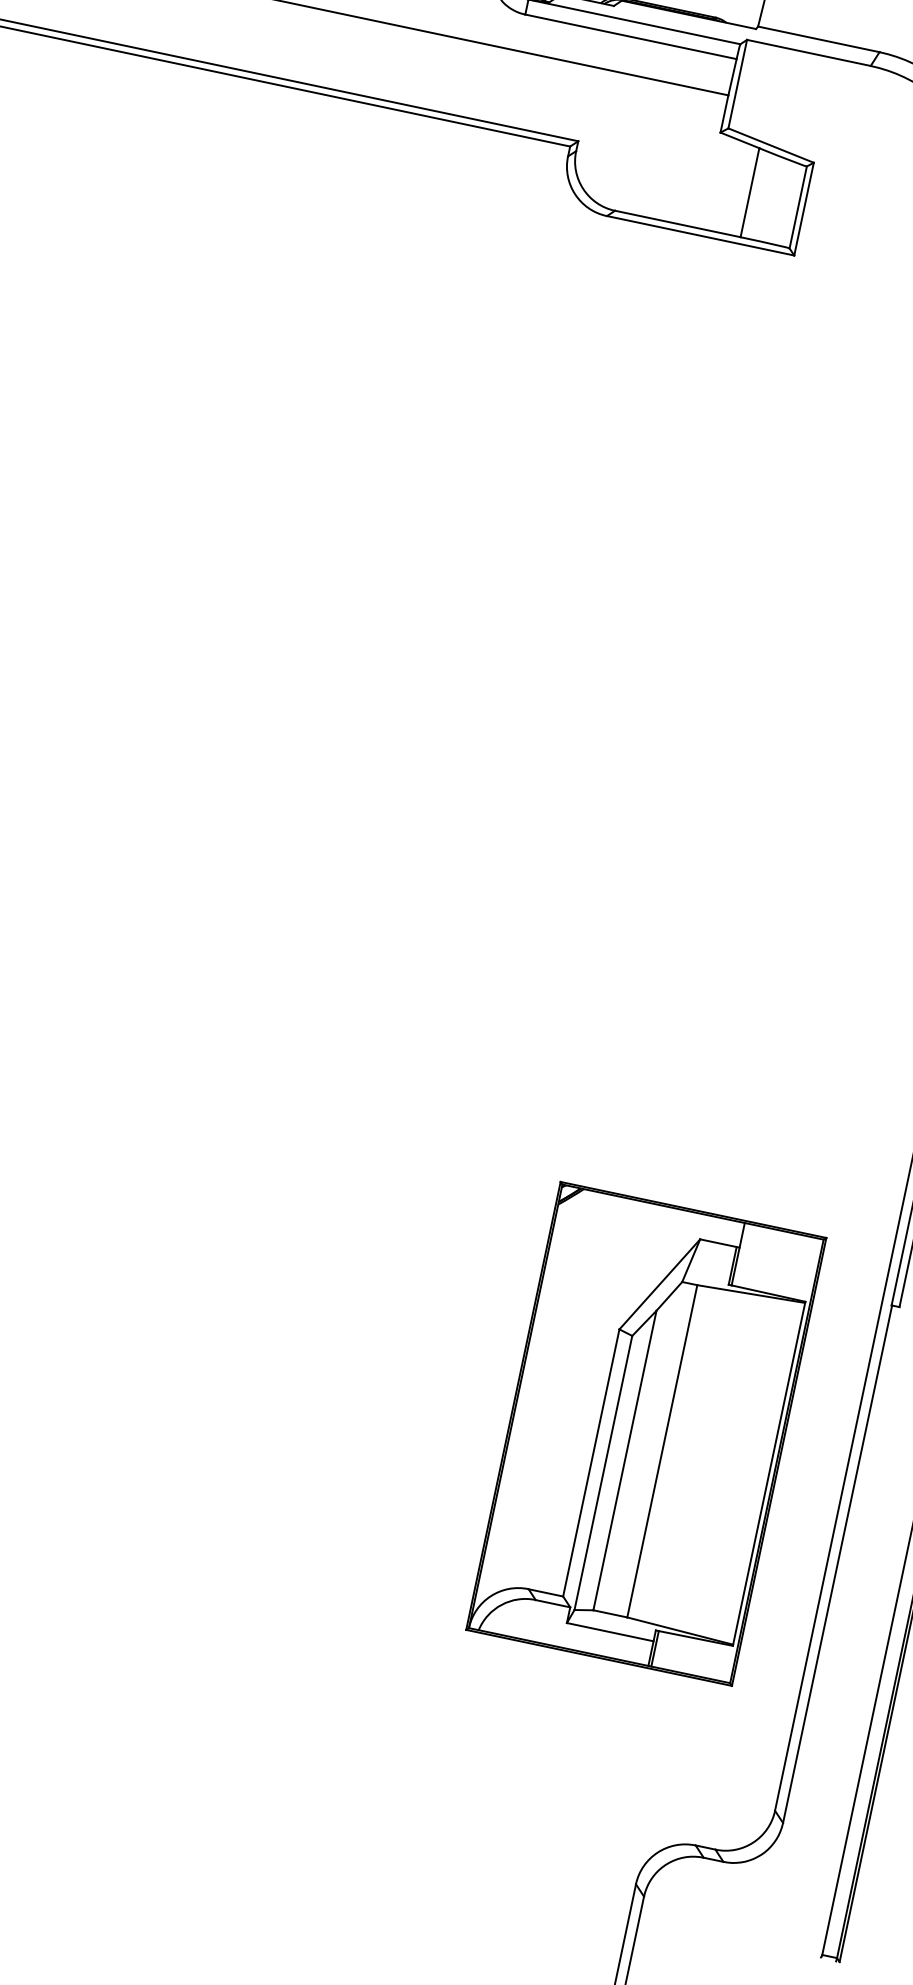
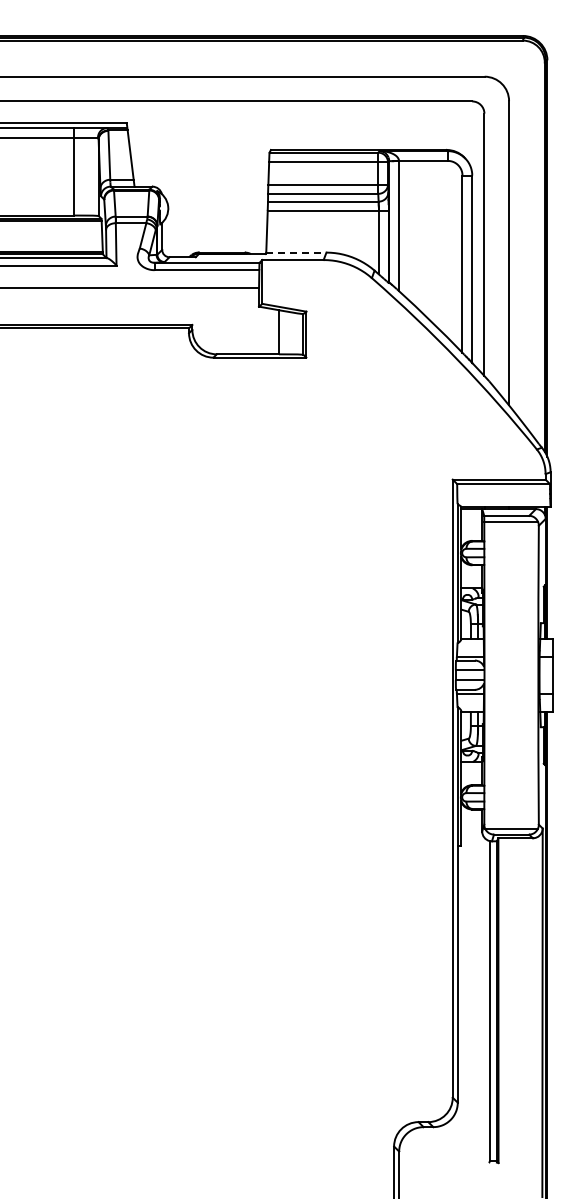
line: (819, 39) -> (296, 252), solid -> dashed
part: (645, 1433) -> (353, 931), removed

